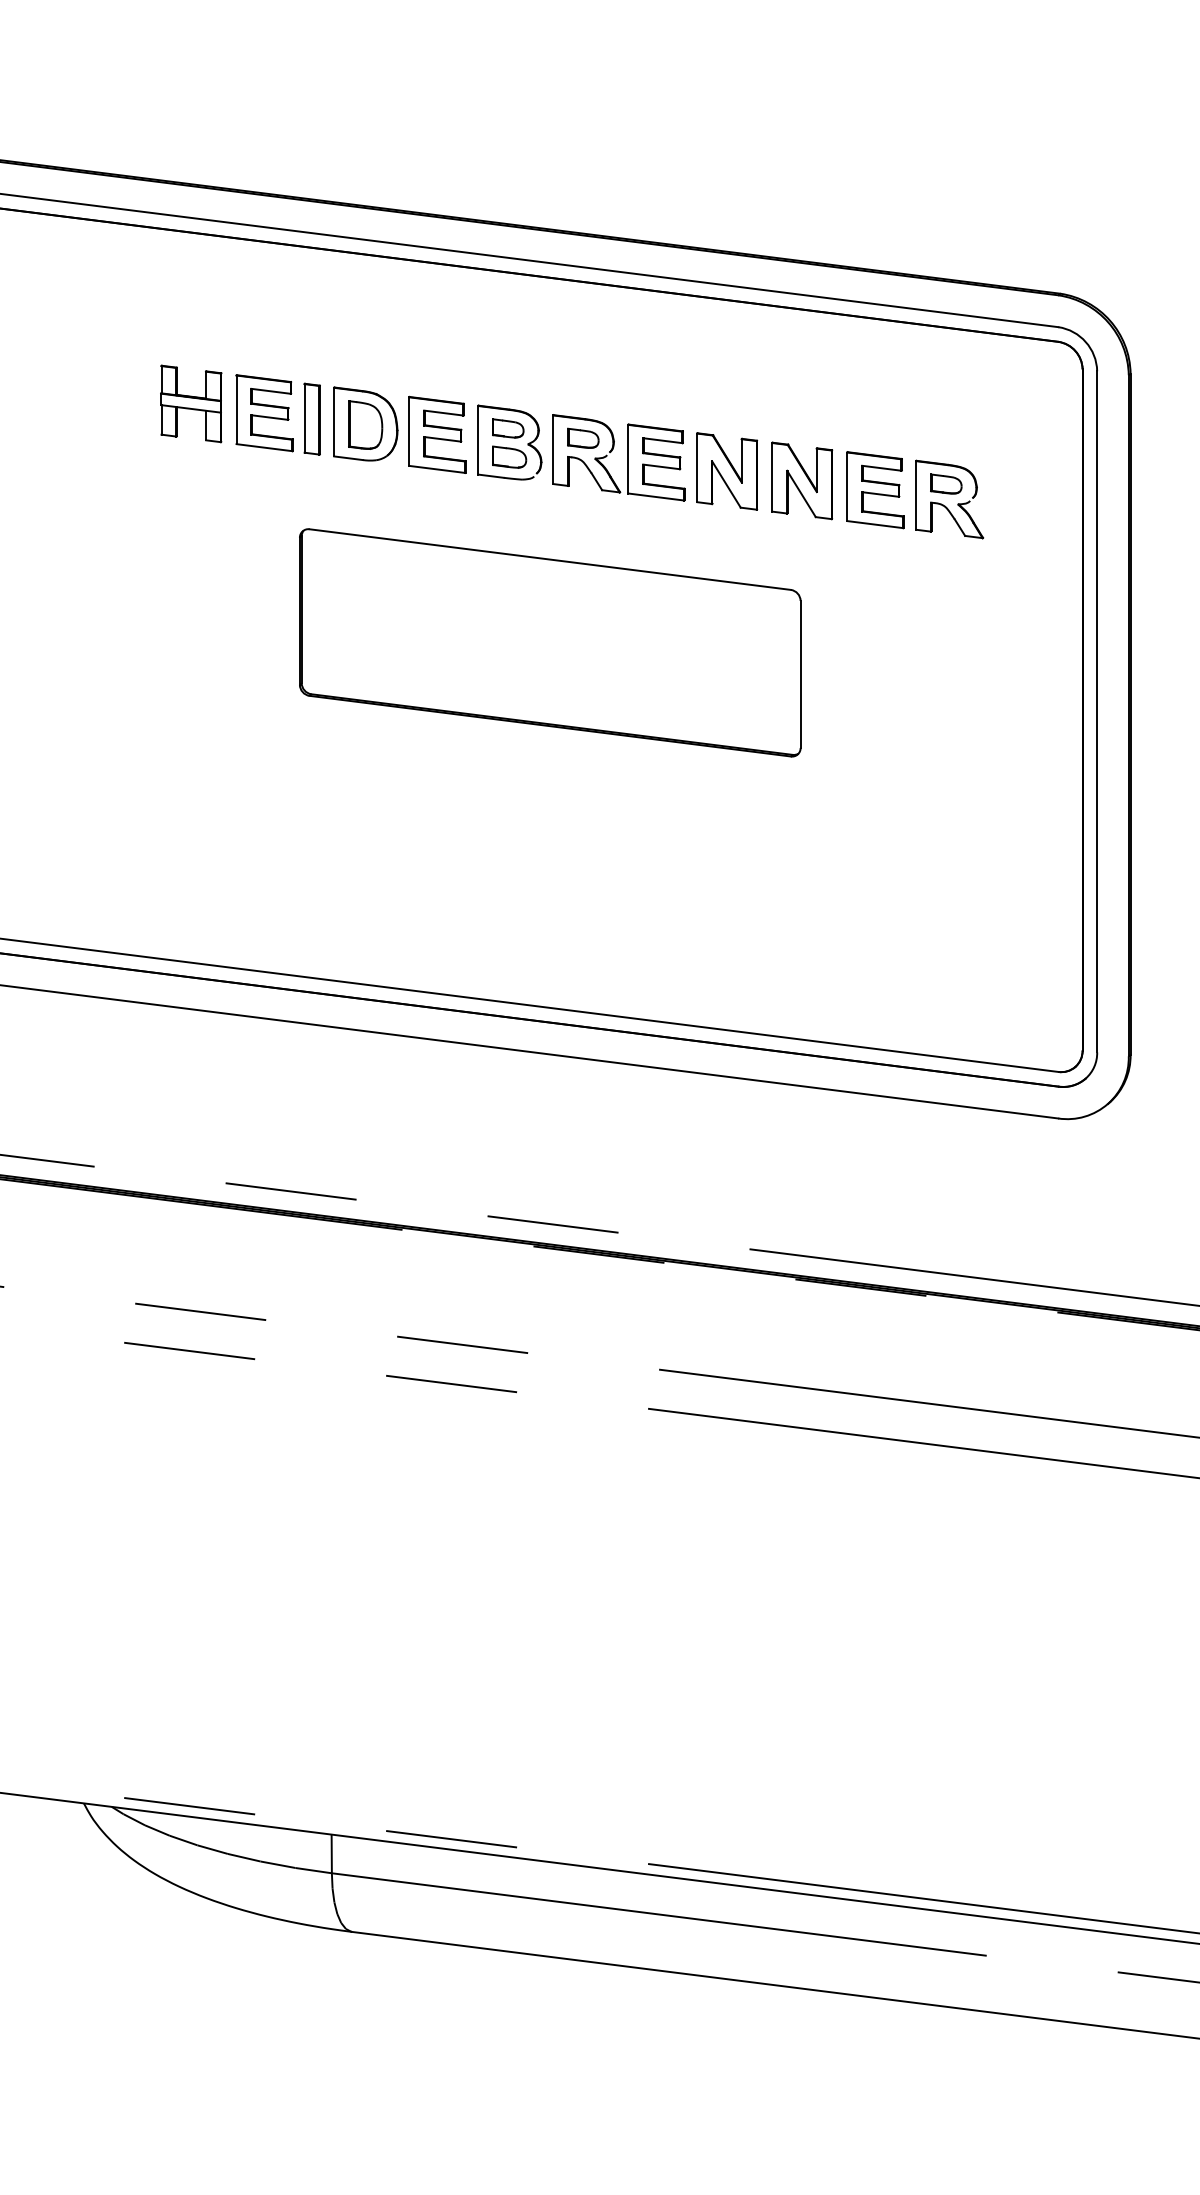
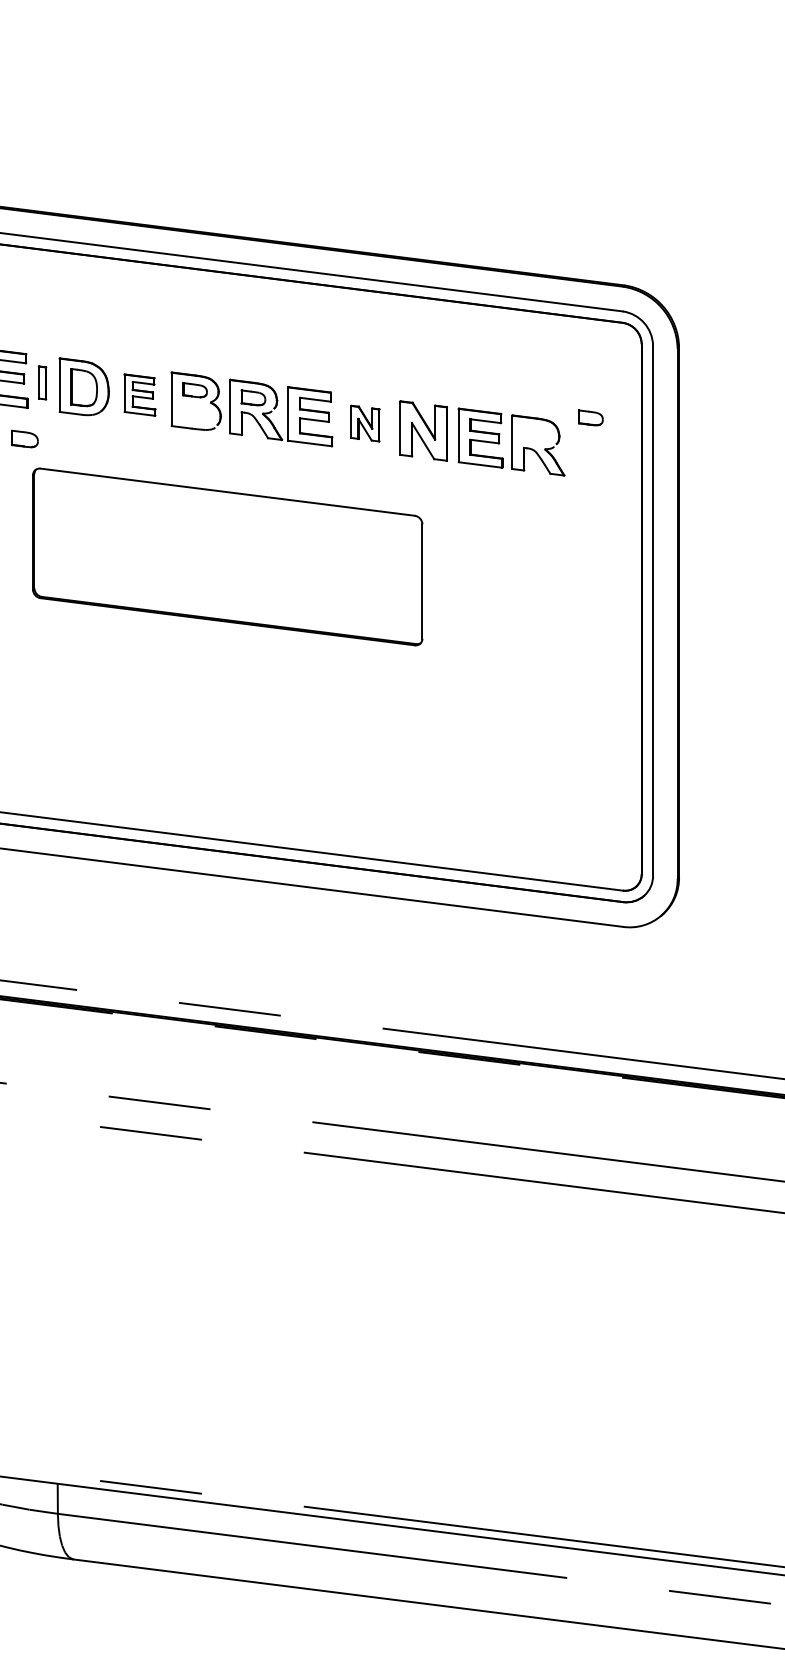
part: (311, 418) -> (42, 382), size x0.6
part: (437, 434) -> (140, 394), size x0.7
part: (509, 456) -> (24, 438), moved
part: (727, 471) -> (365, 423), size x0.6
part: (946, 483) -> (591, 417), moved

